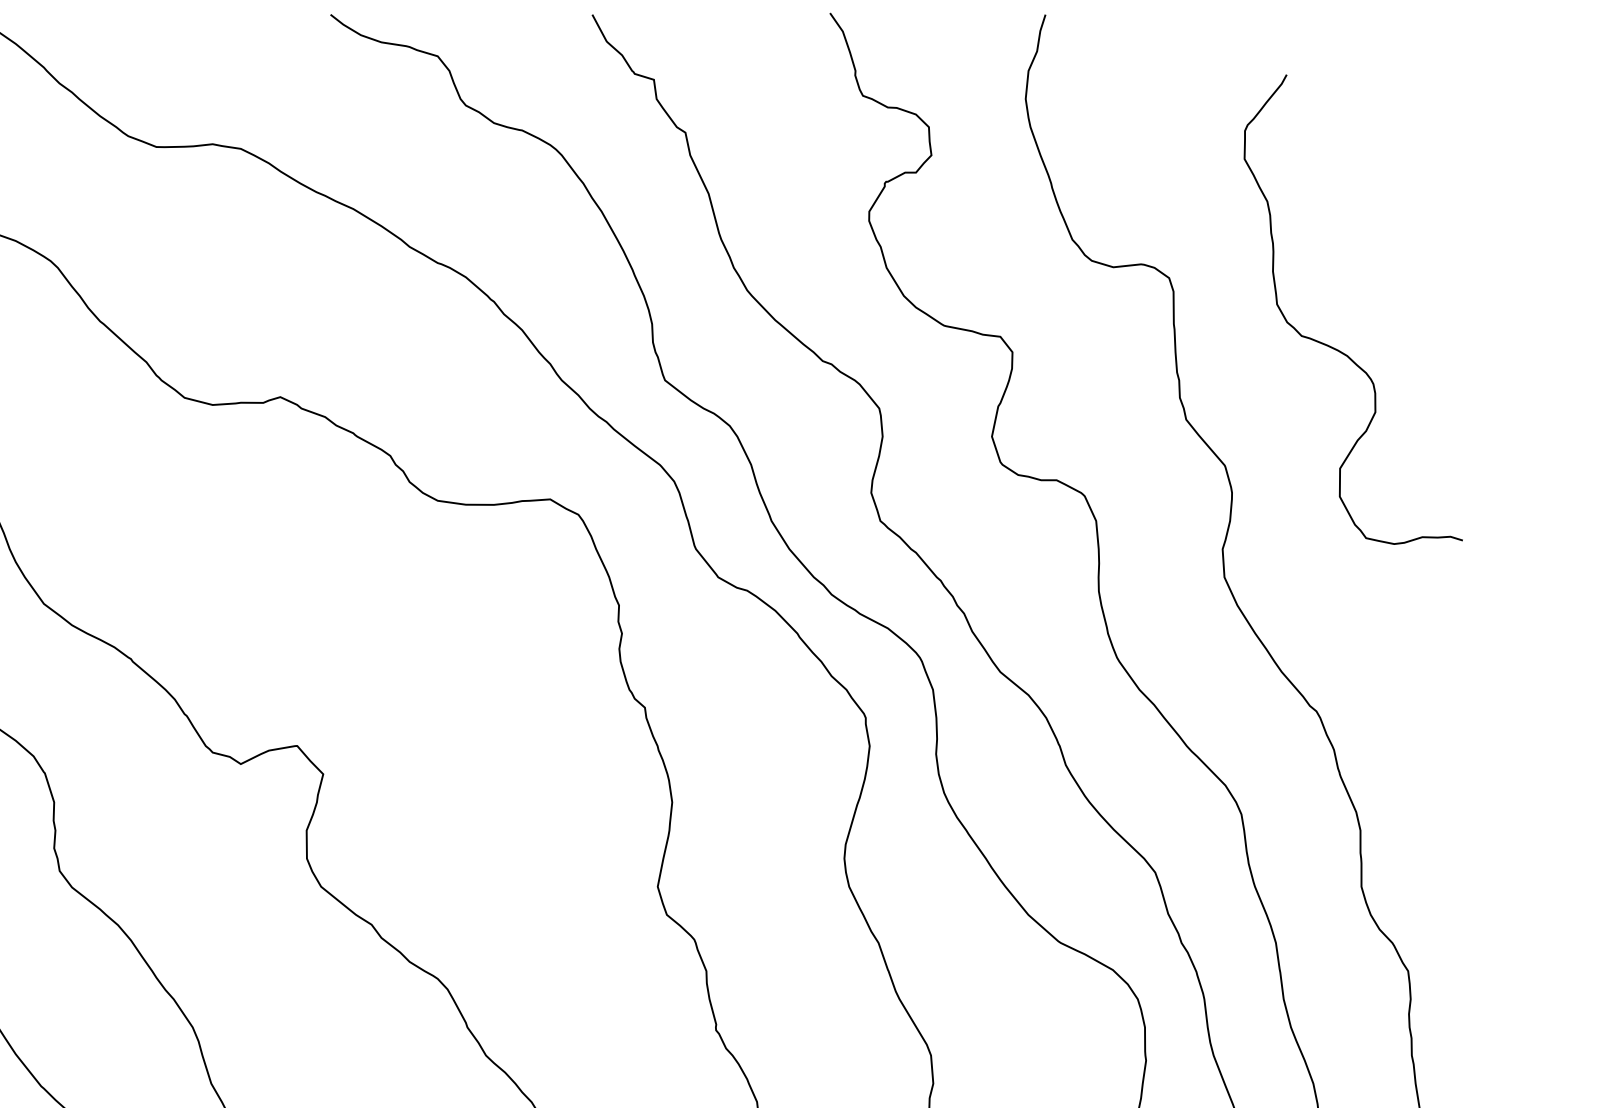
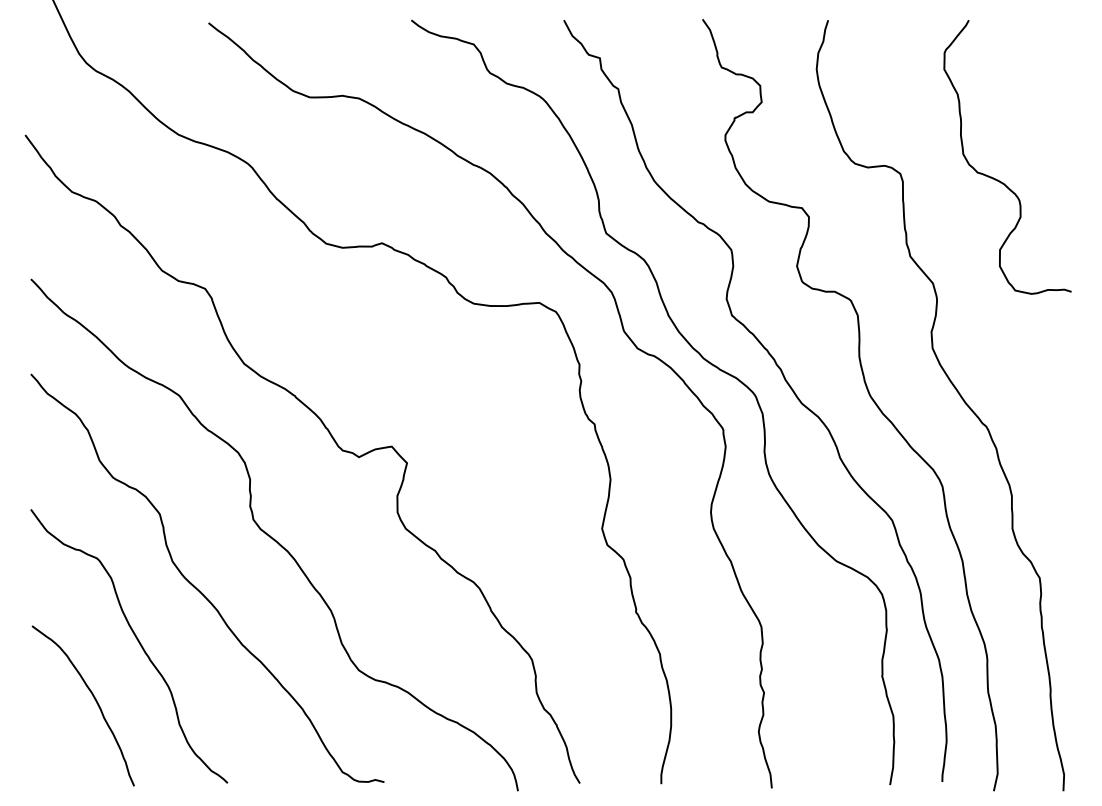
curve: (1337, 347) -> (998, 179), moved

